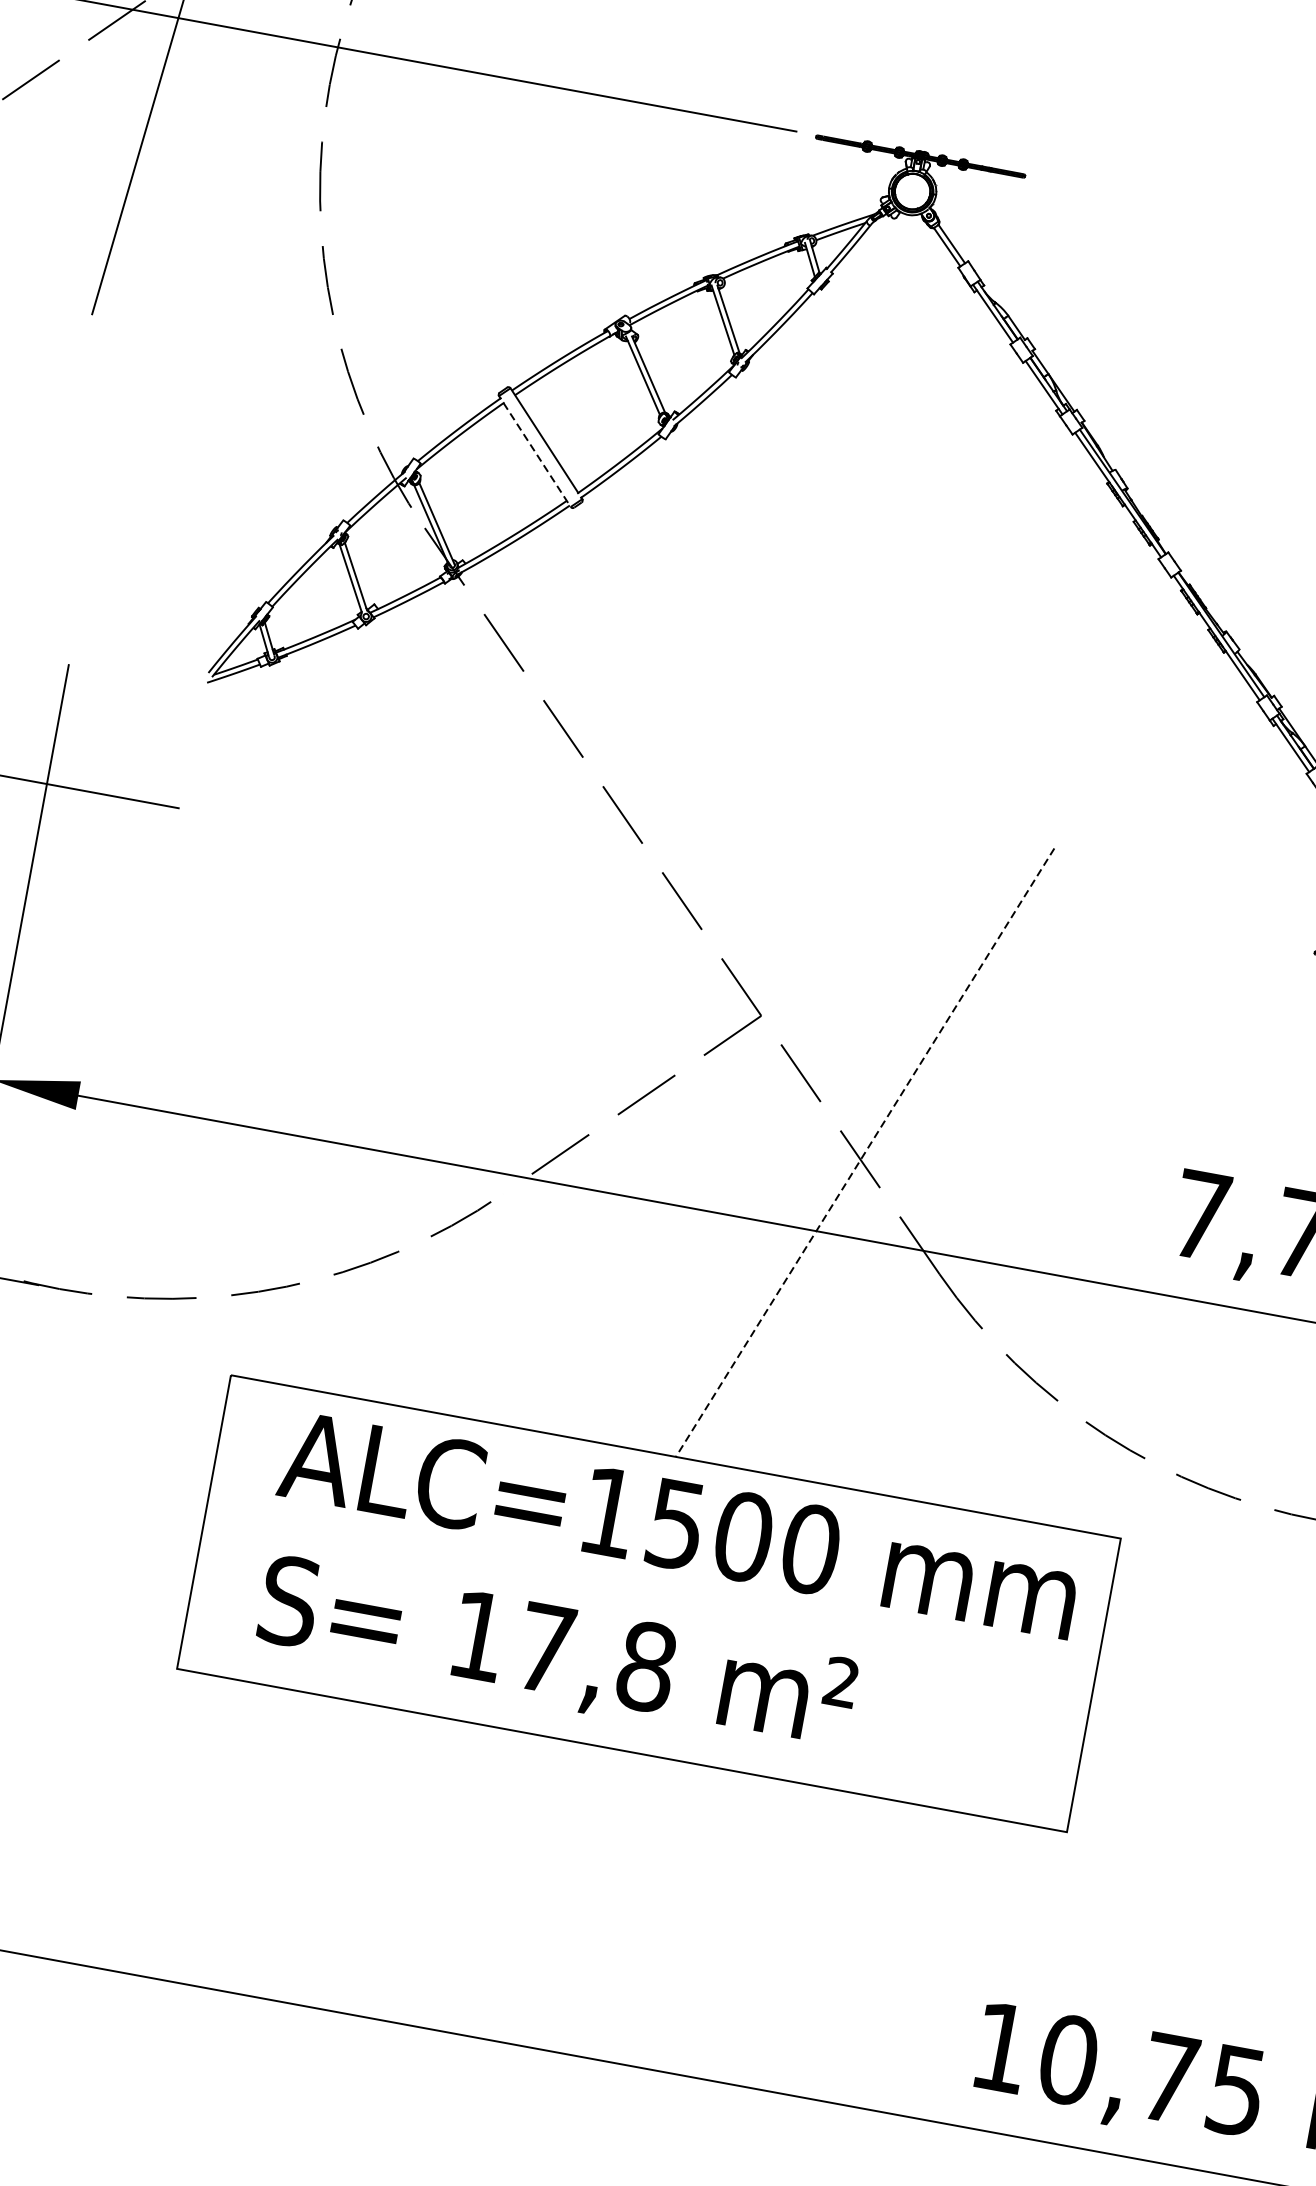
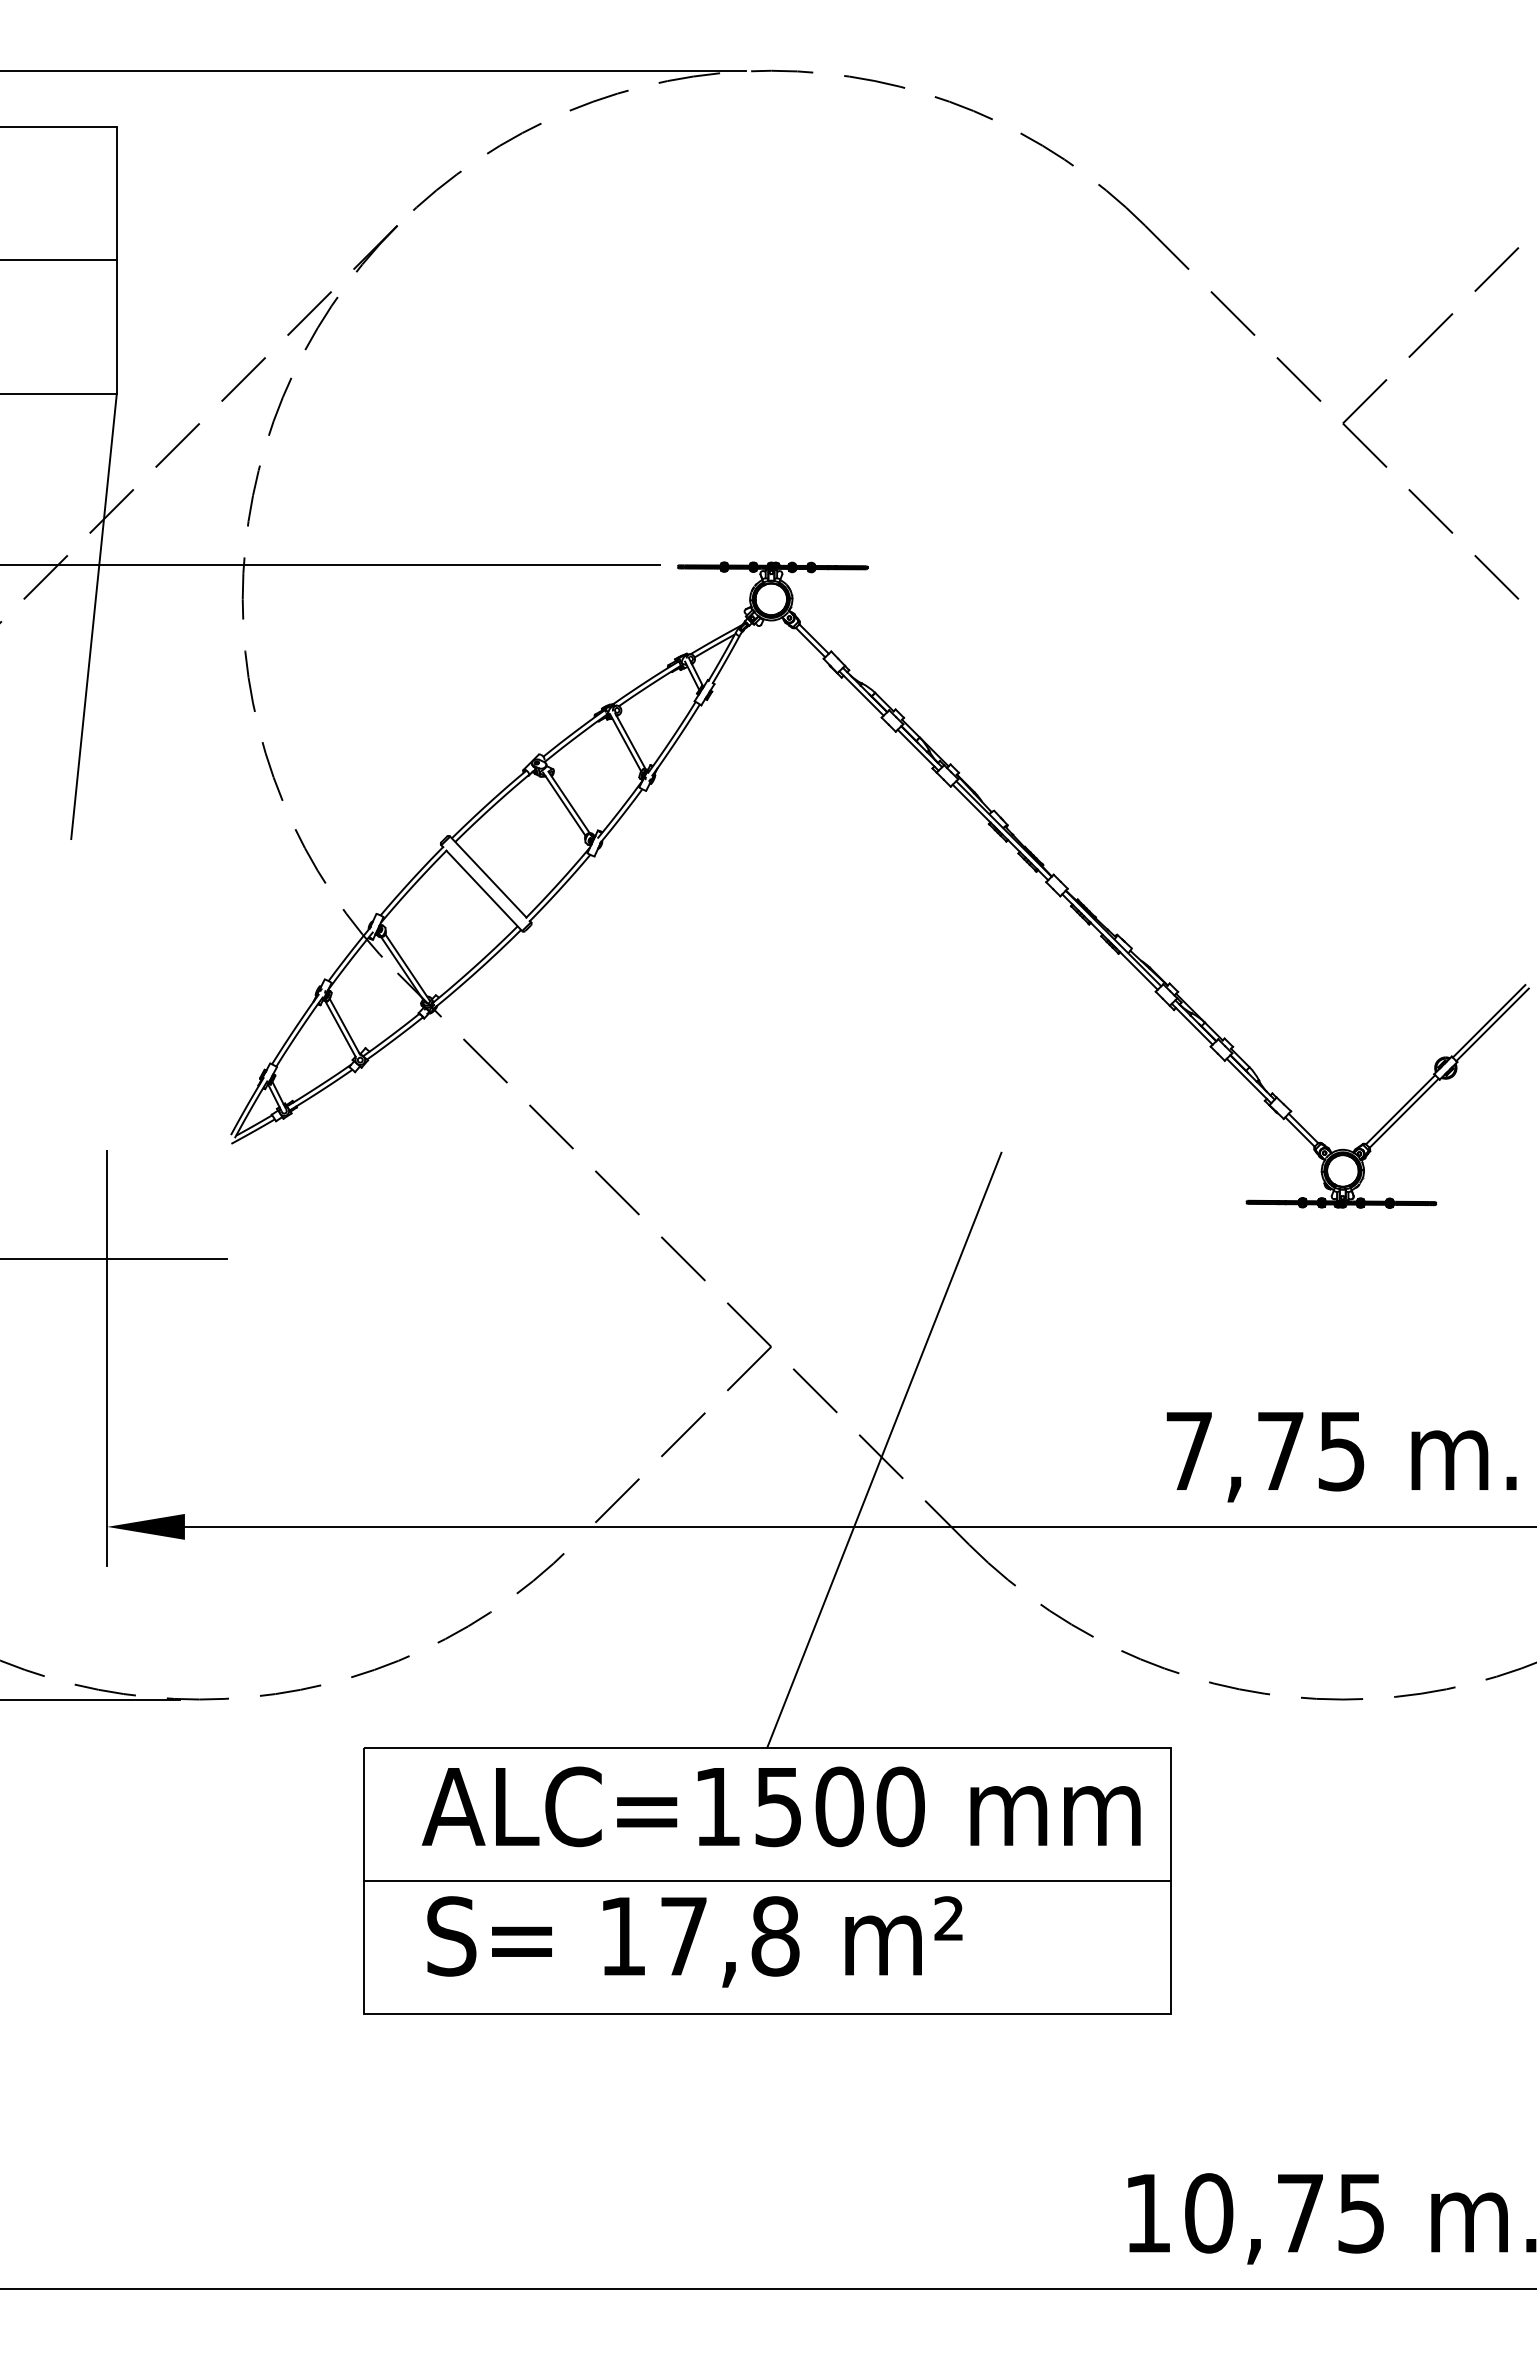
line: (537, 455) -> (484, 891), dashed -> solid
line: (865, 1153) -> (884, 1450), dashed -> solid
line: (648, 1603) -> (766, 1880), added

